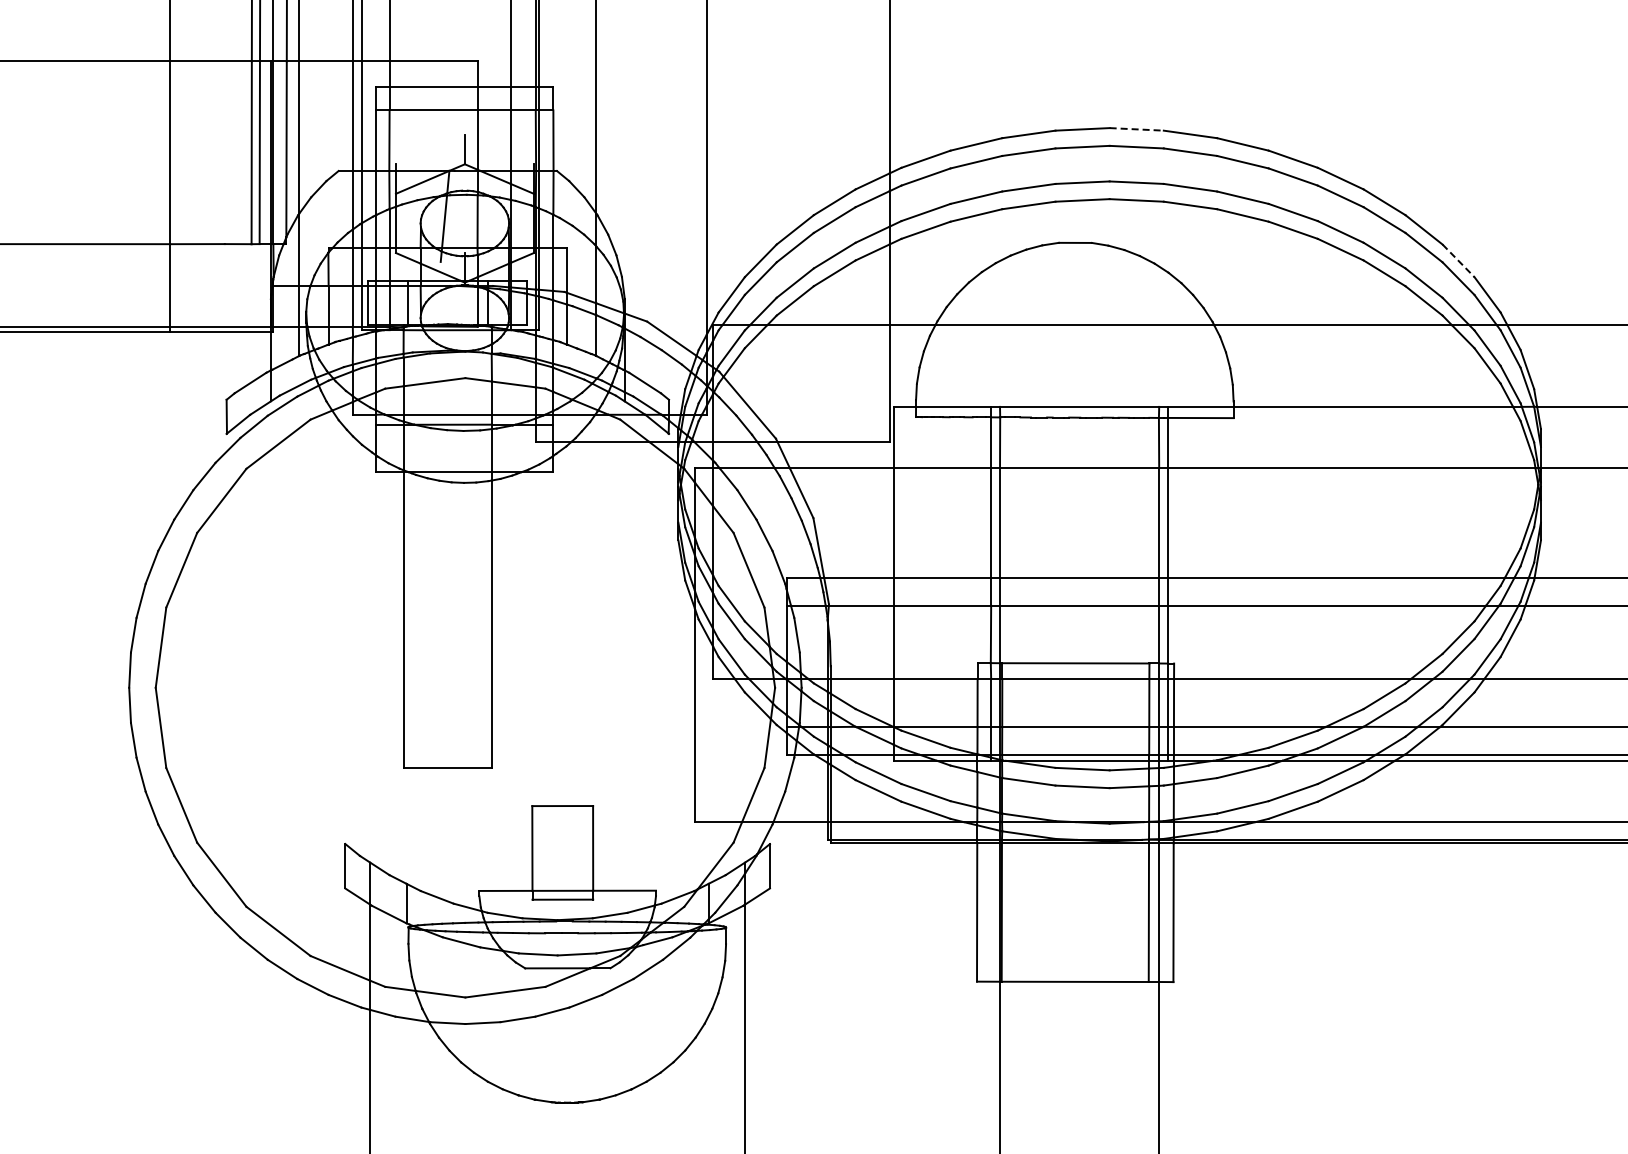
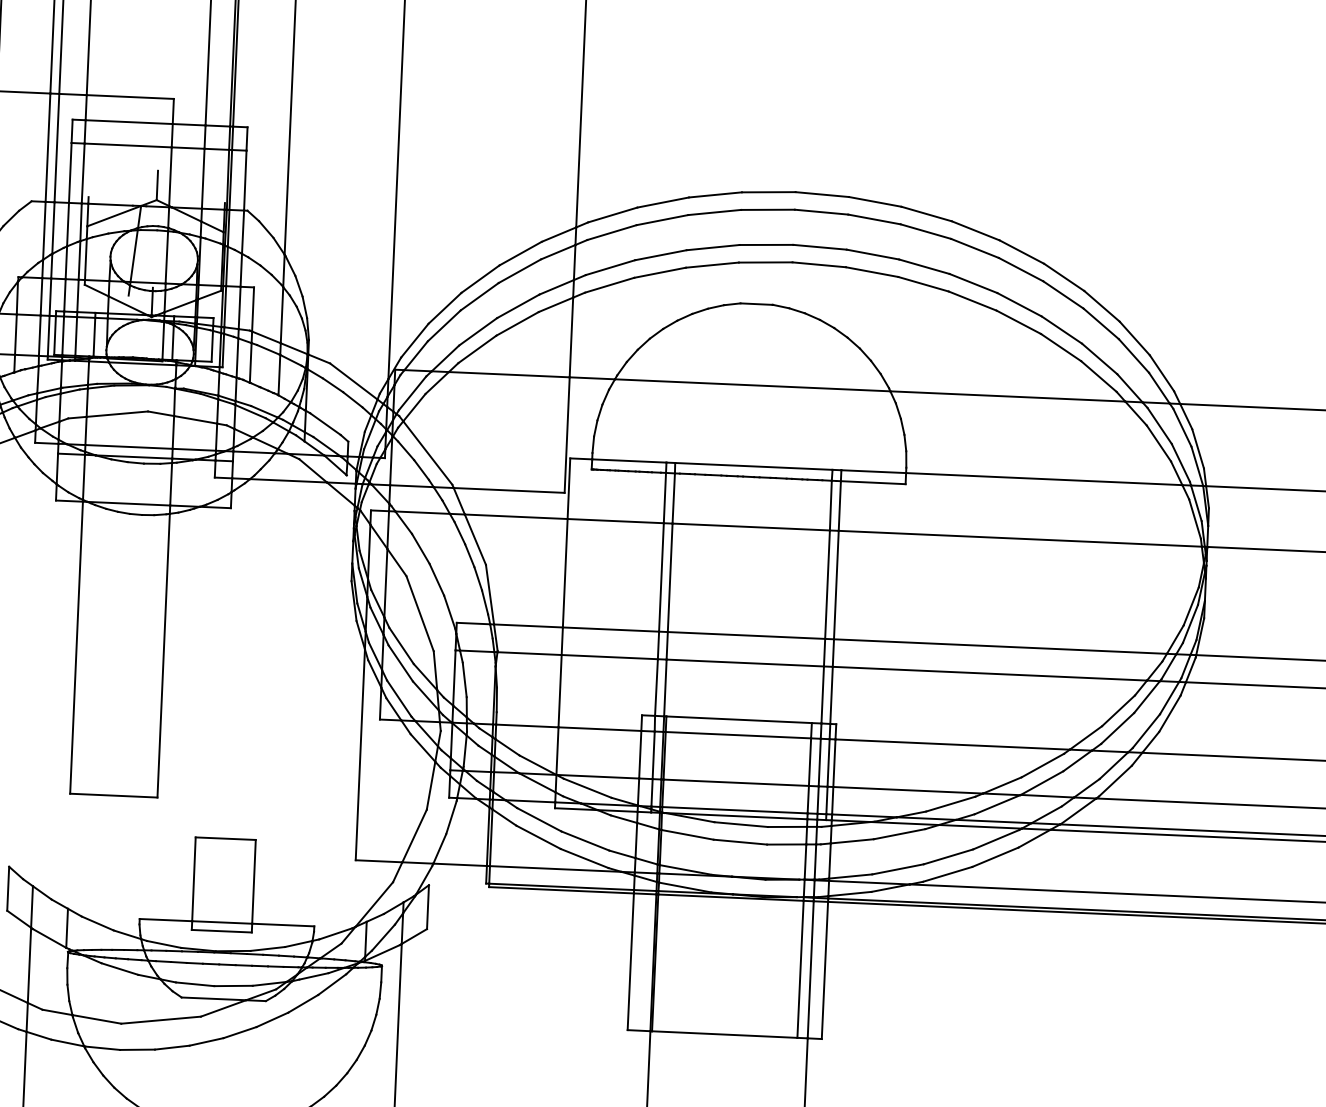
line: (1137, 129) -> (823, 194), dashed -> solid
line: (1458, 260) -> (1134, 338), dashed -> solid

